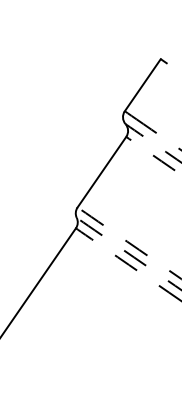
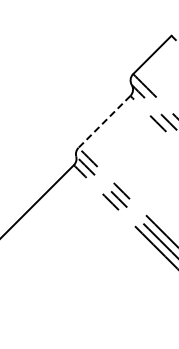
line: (101, 171) -> (104, 121), solid -> dashed

